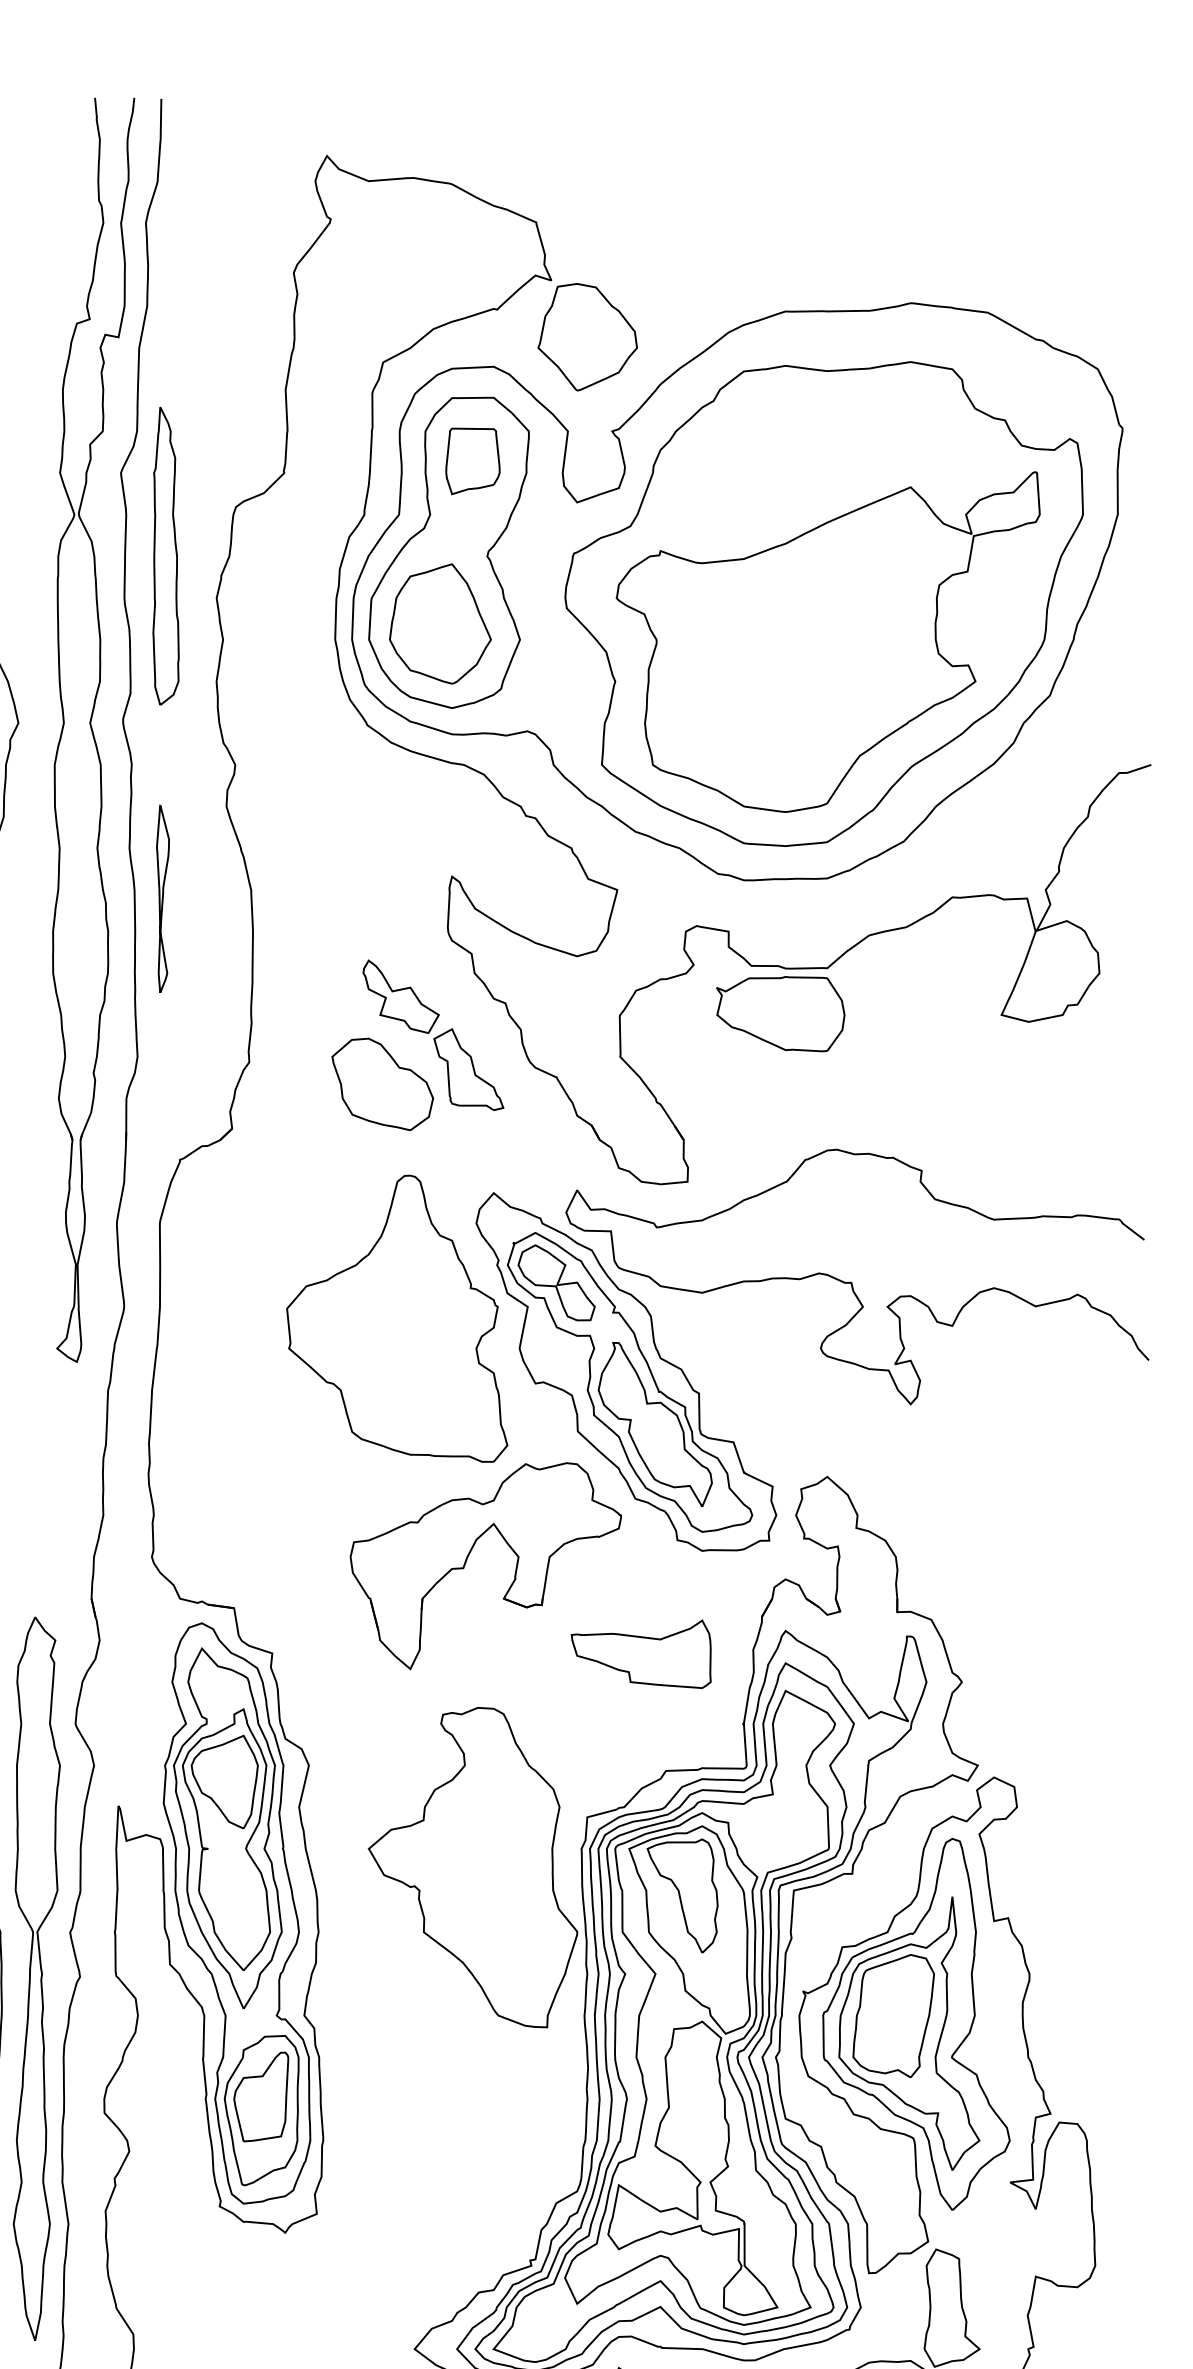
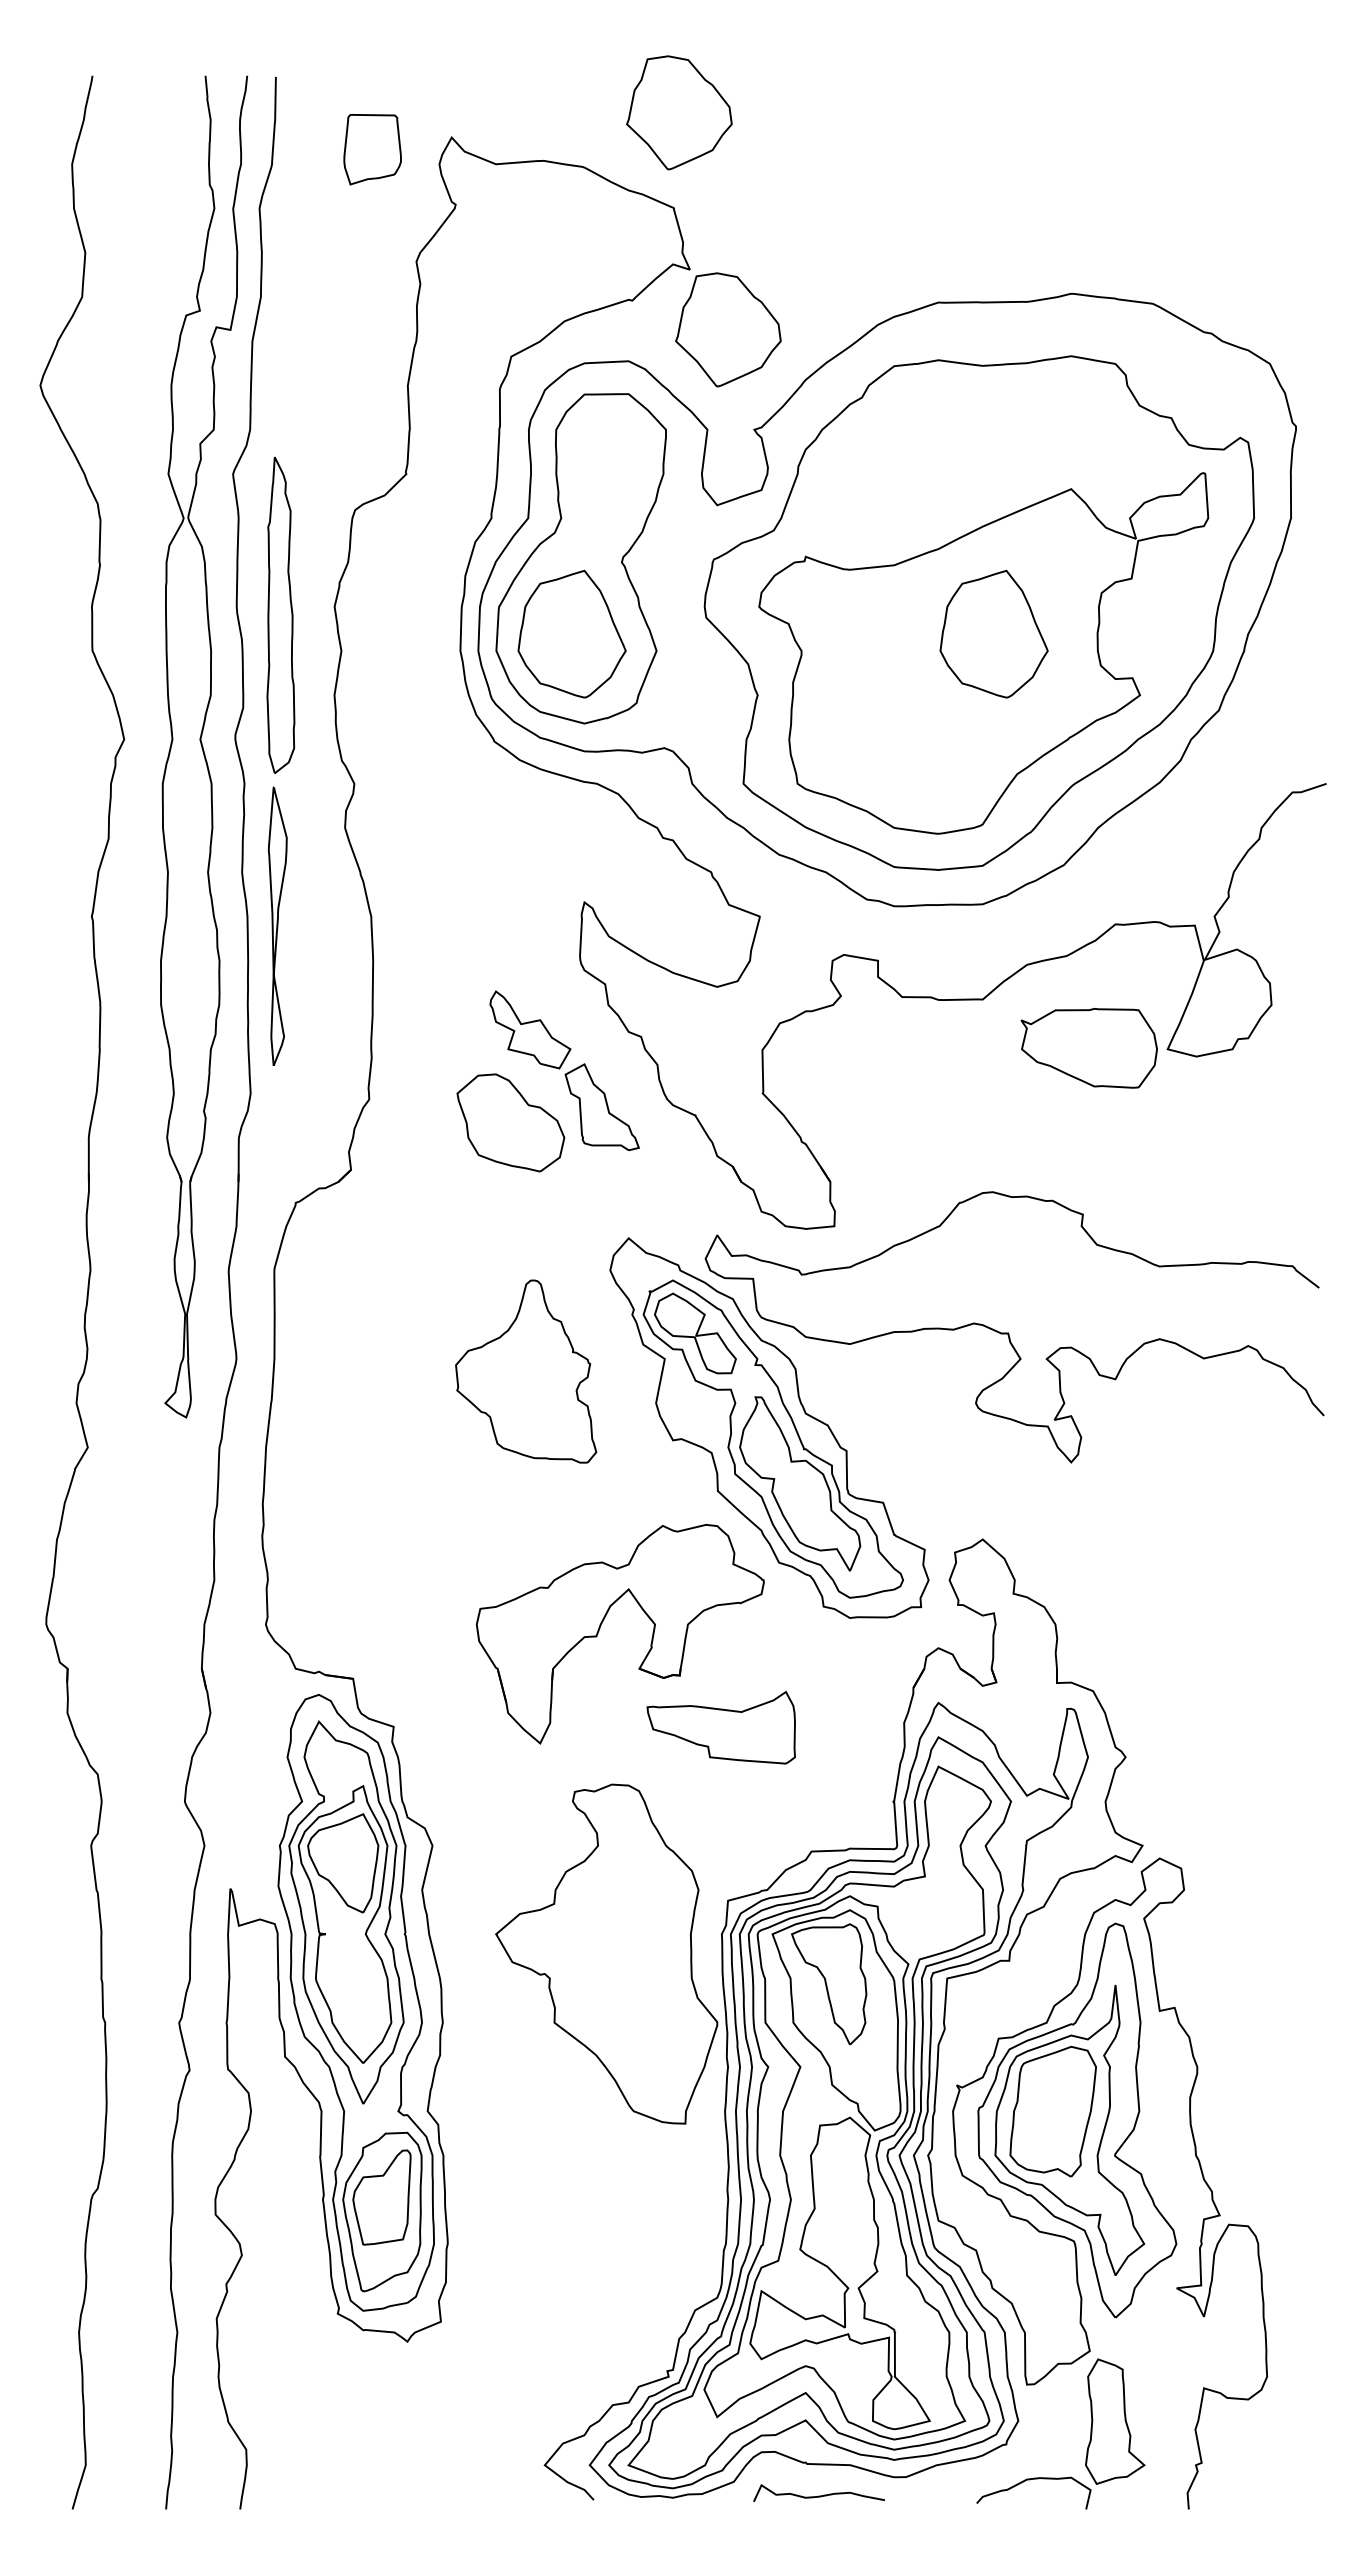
part: (541, 132) -> (679, 112), added
part: (472, 461) -> (372, 149), moved
part: (165, 555) -> (280, 614), moved
part: (837, 623) -> (993, 633), added
part: (162, 898) -> (277, 925), size x1.4
part: (779, 1014) -> (1088, 1048), moved
part: (396, 1318) -> (525, 1371), size x0.6
part: (640, 1654) -> (720, 1727), moved
part: (36, 1979) -> (143, 2072), removed

